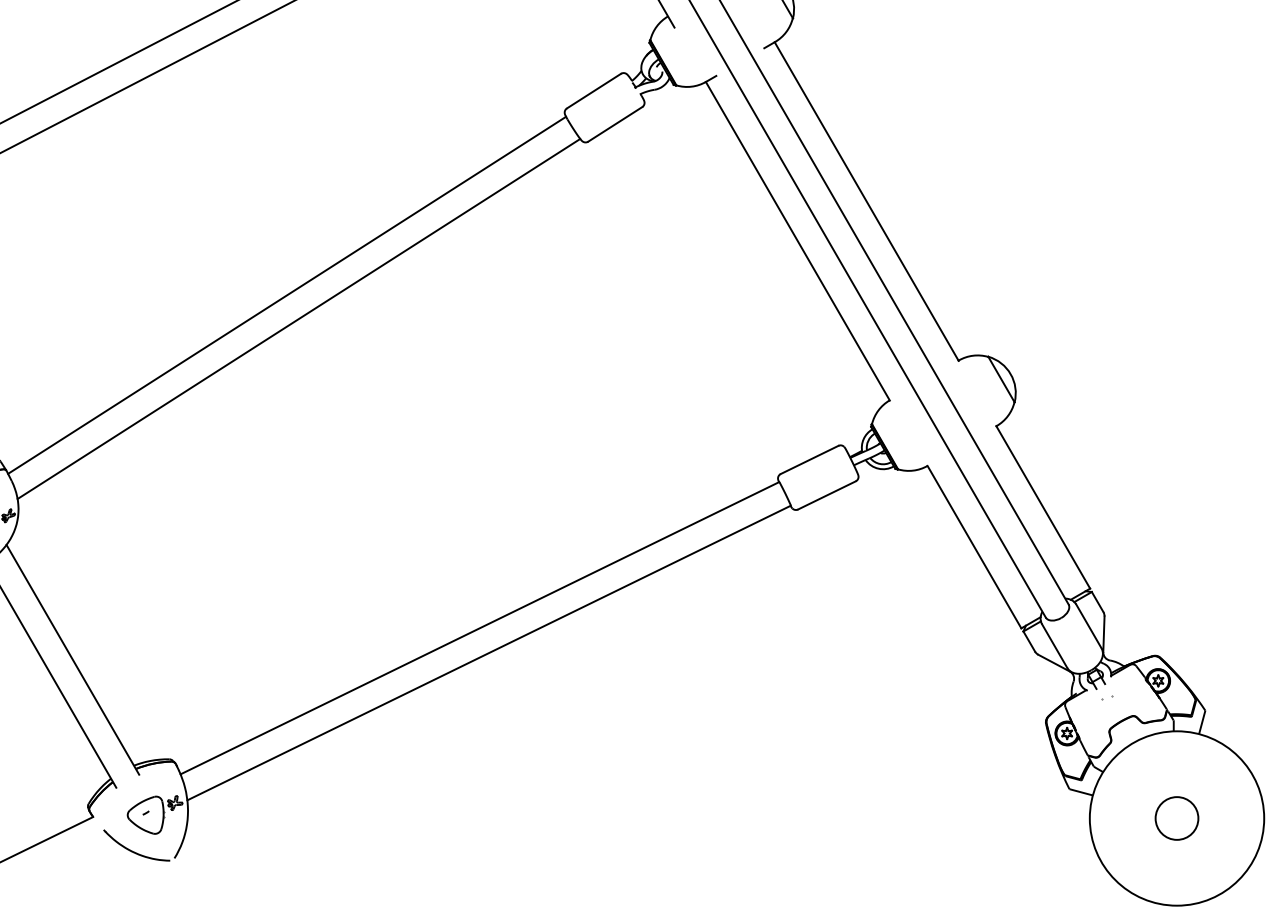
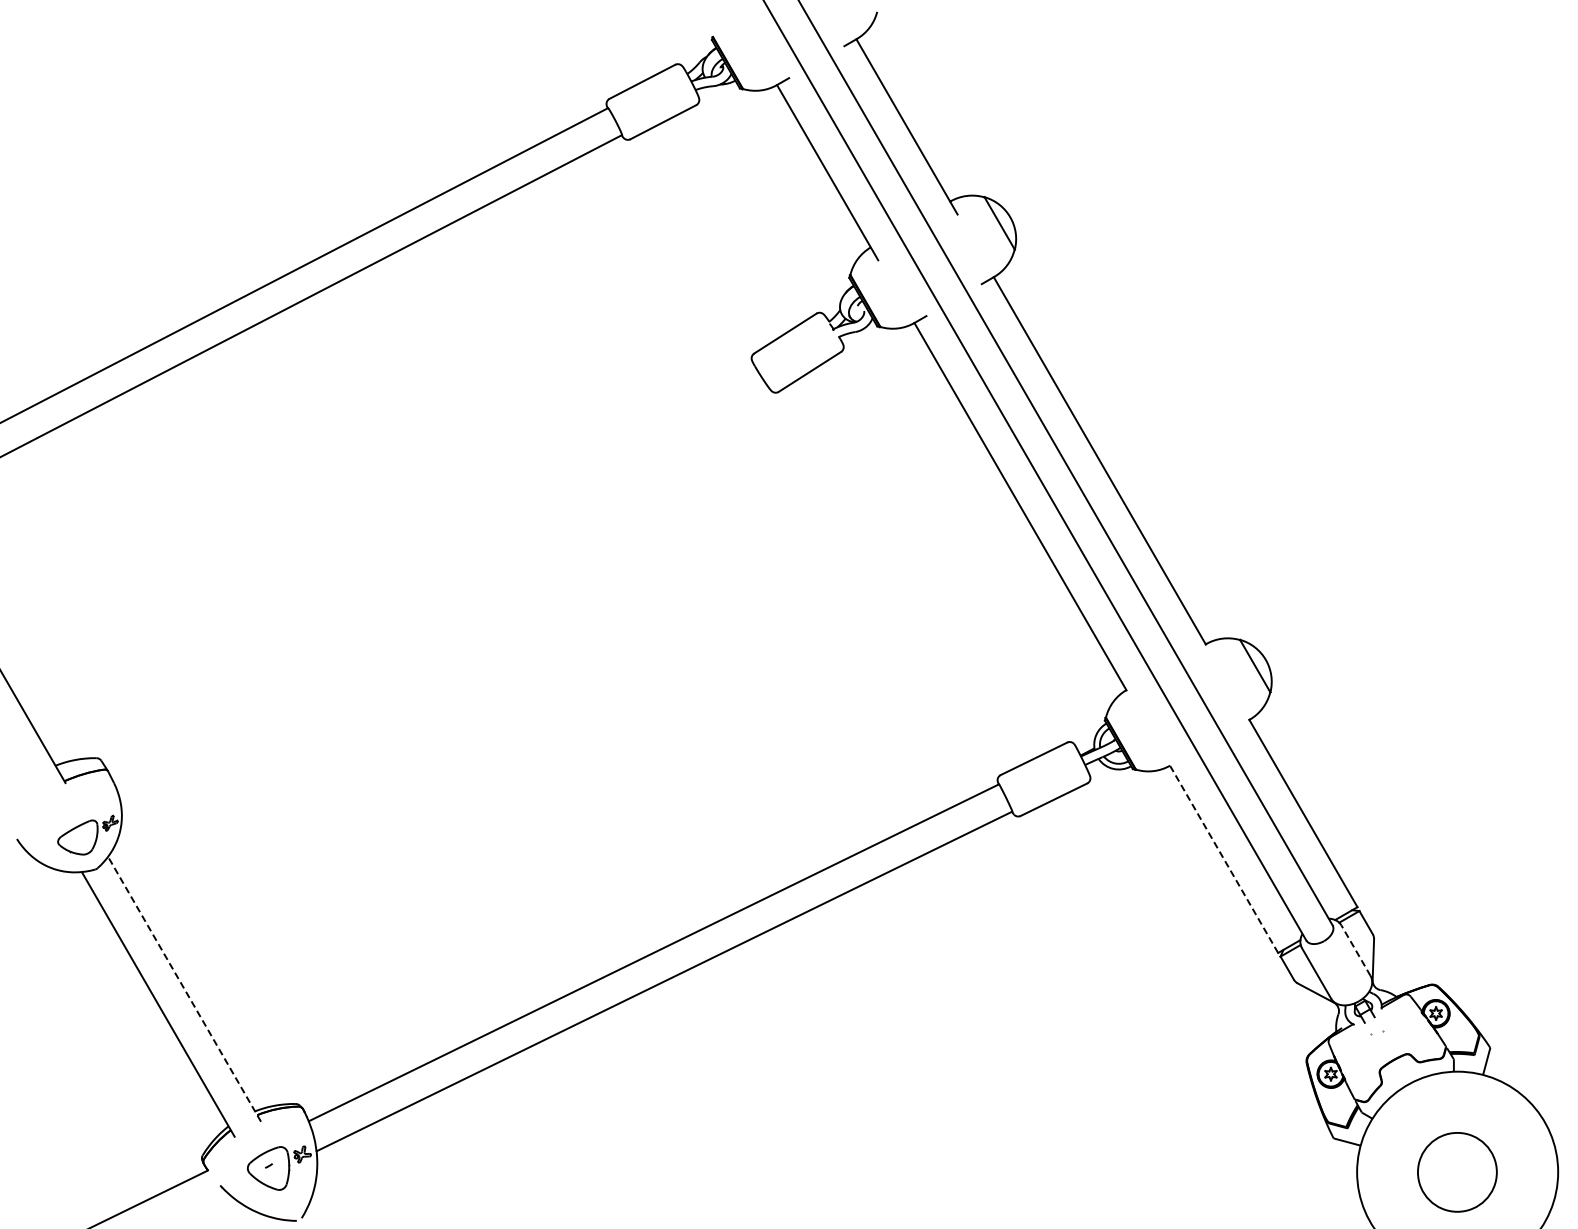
line: (287, 294) -> (431, 568), removed
line: (298, 318) -> (444, 595), removed
line: (973, 546) -> (1223, 858), solid -> dashed
line: (1088, 626) -> (1355, 950), solid -> dashed
line: (72, 660) -> (184, 989), solid -> dashed
circle: (1176, 817) -> (1457, 1171), size x1.6

